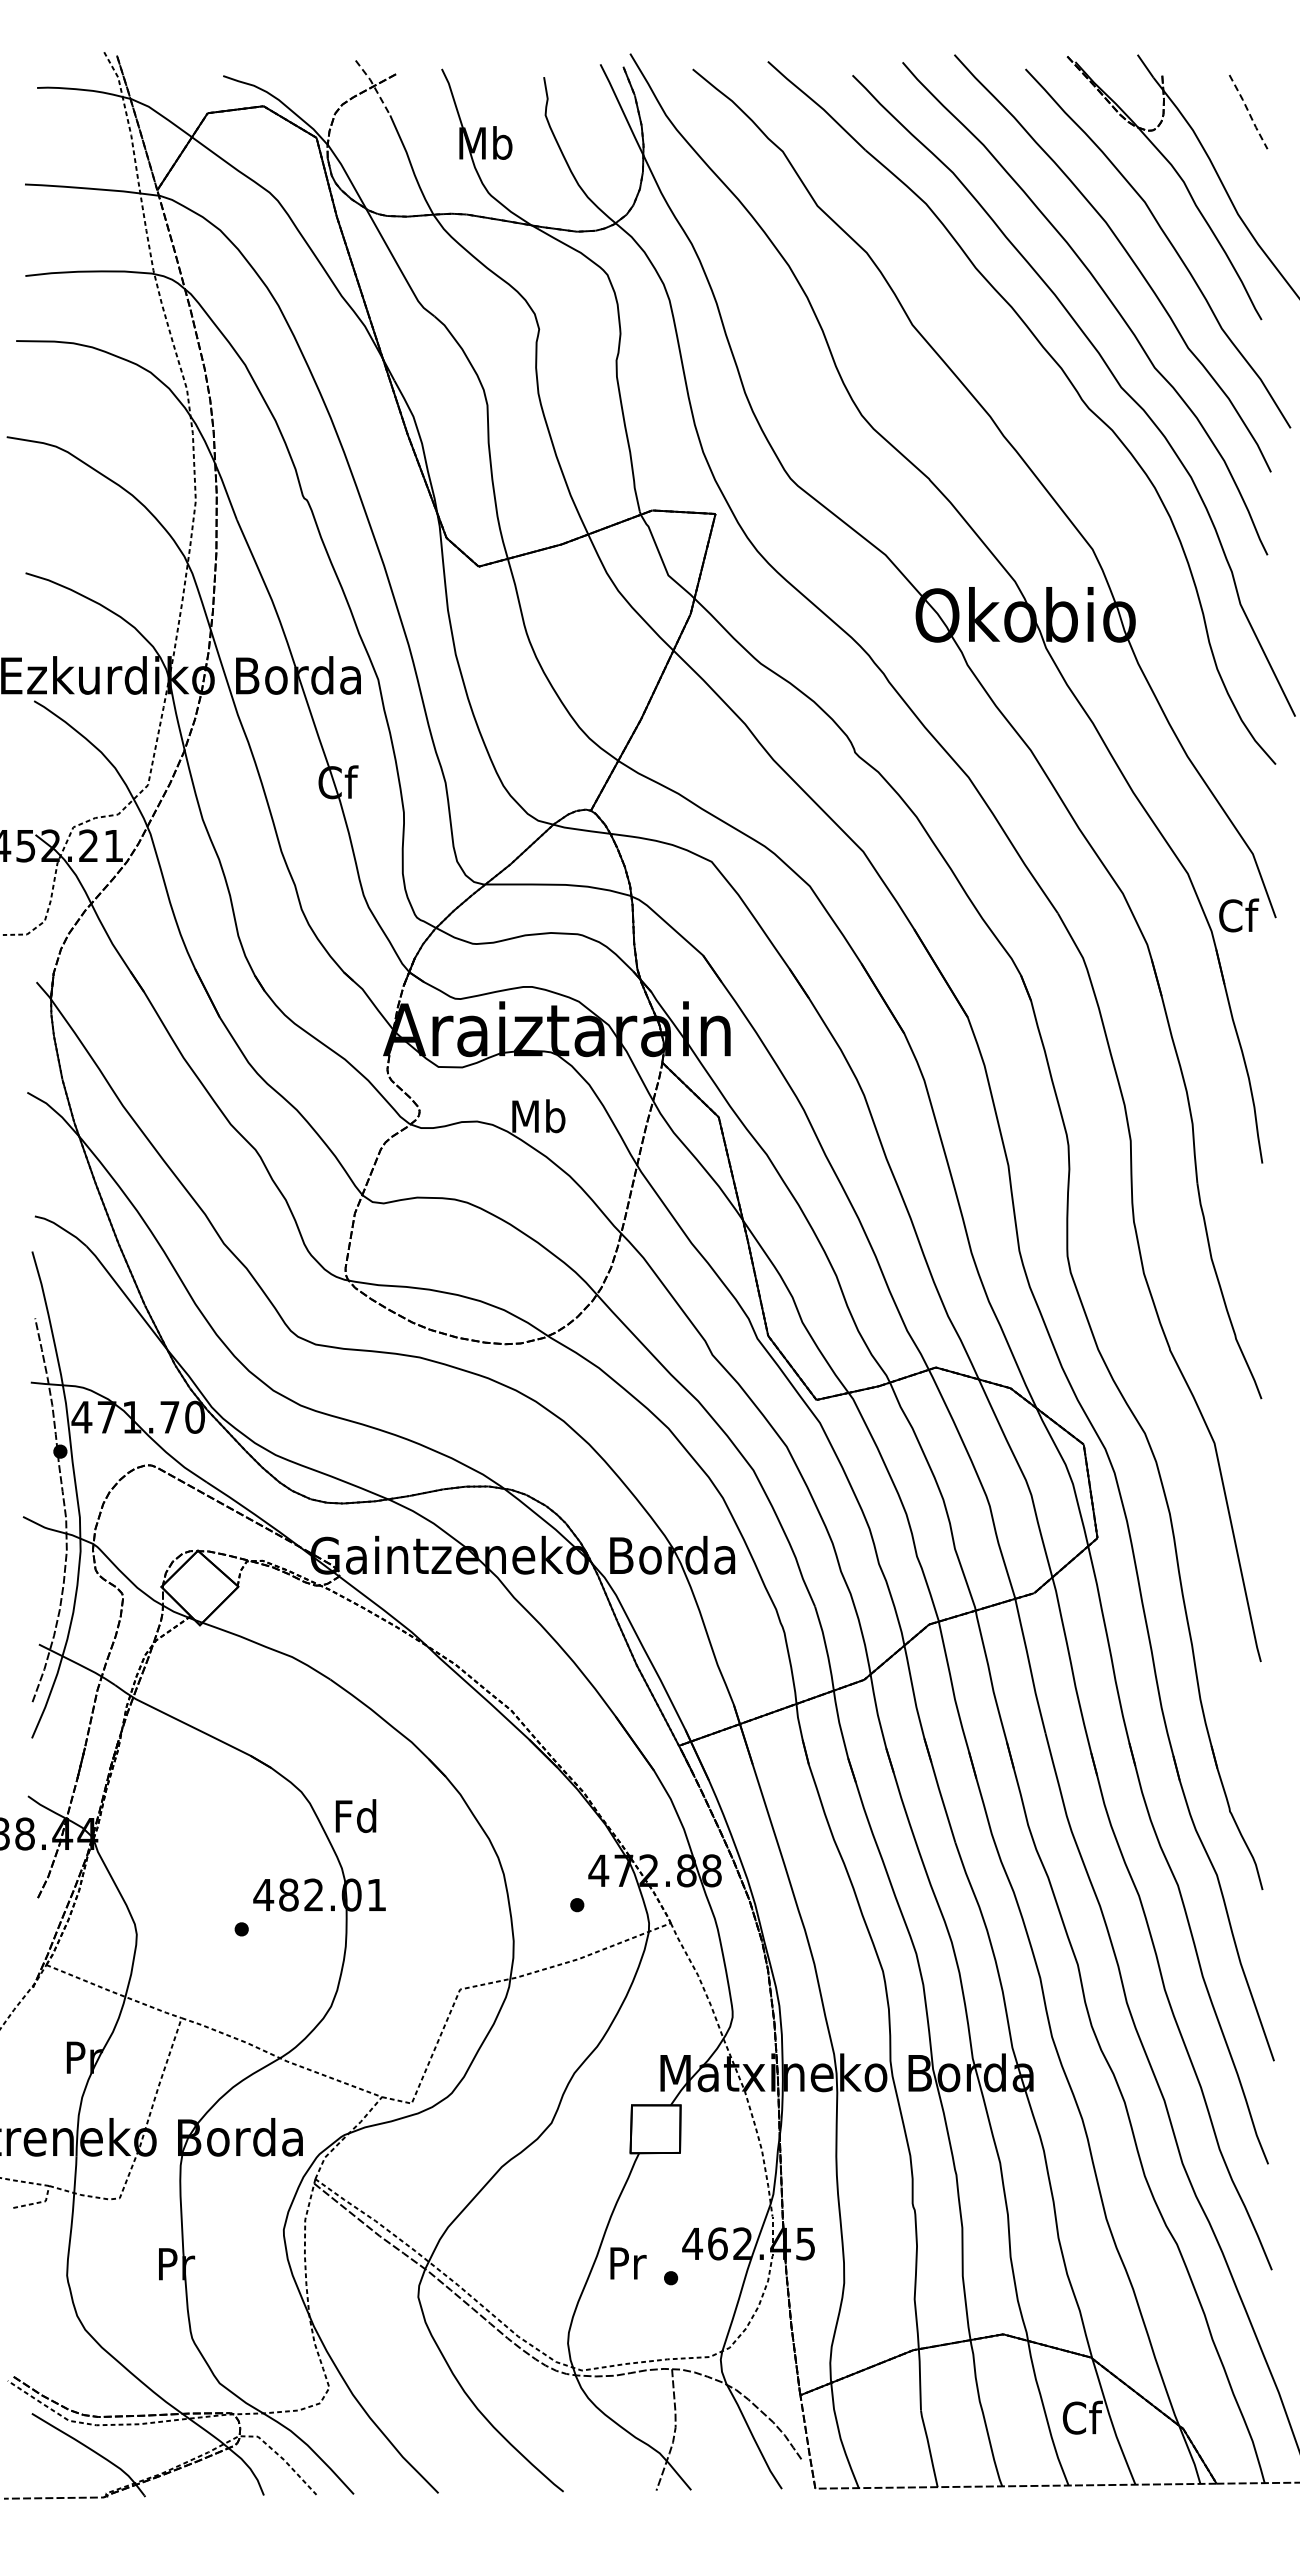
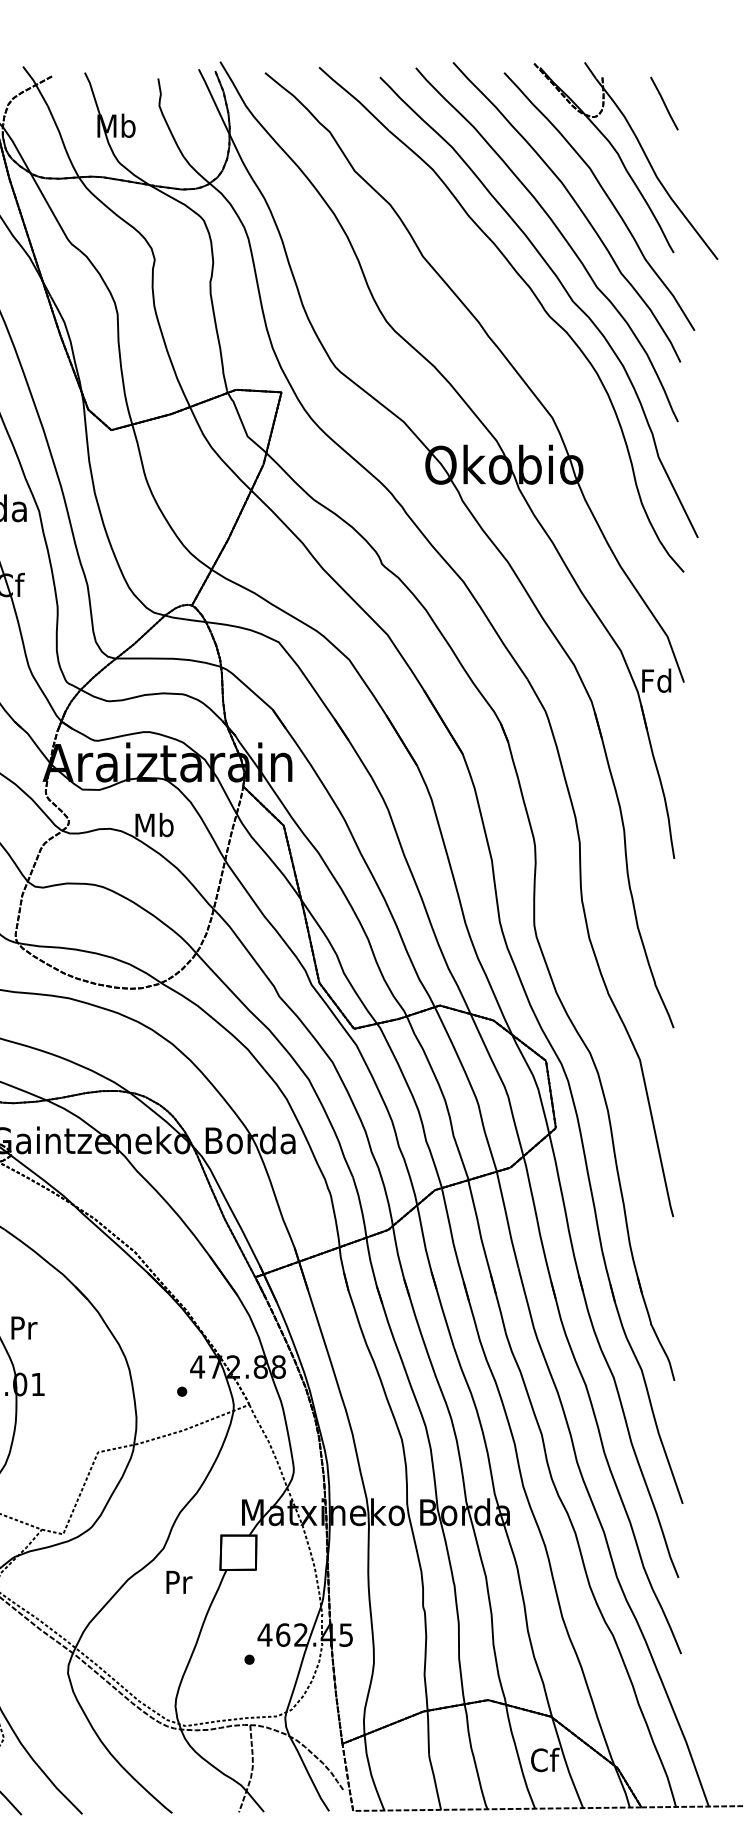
line: (374, 86) -> (36, 85), dashed -> solid
line: (1248, 112) -> (664, 103), dashed -> solid
text: (1238, 915) -> (657, 680), Cf -> Fd
text: (355, 1816) -> (22, 1328), Fd -> Pr
text: (628, 2263) -> (179, 1582), moved

